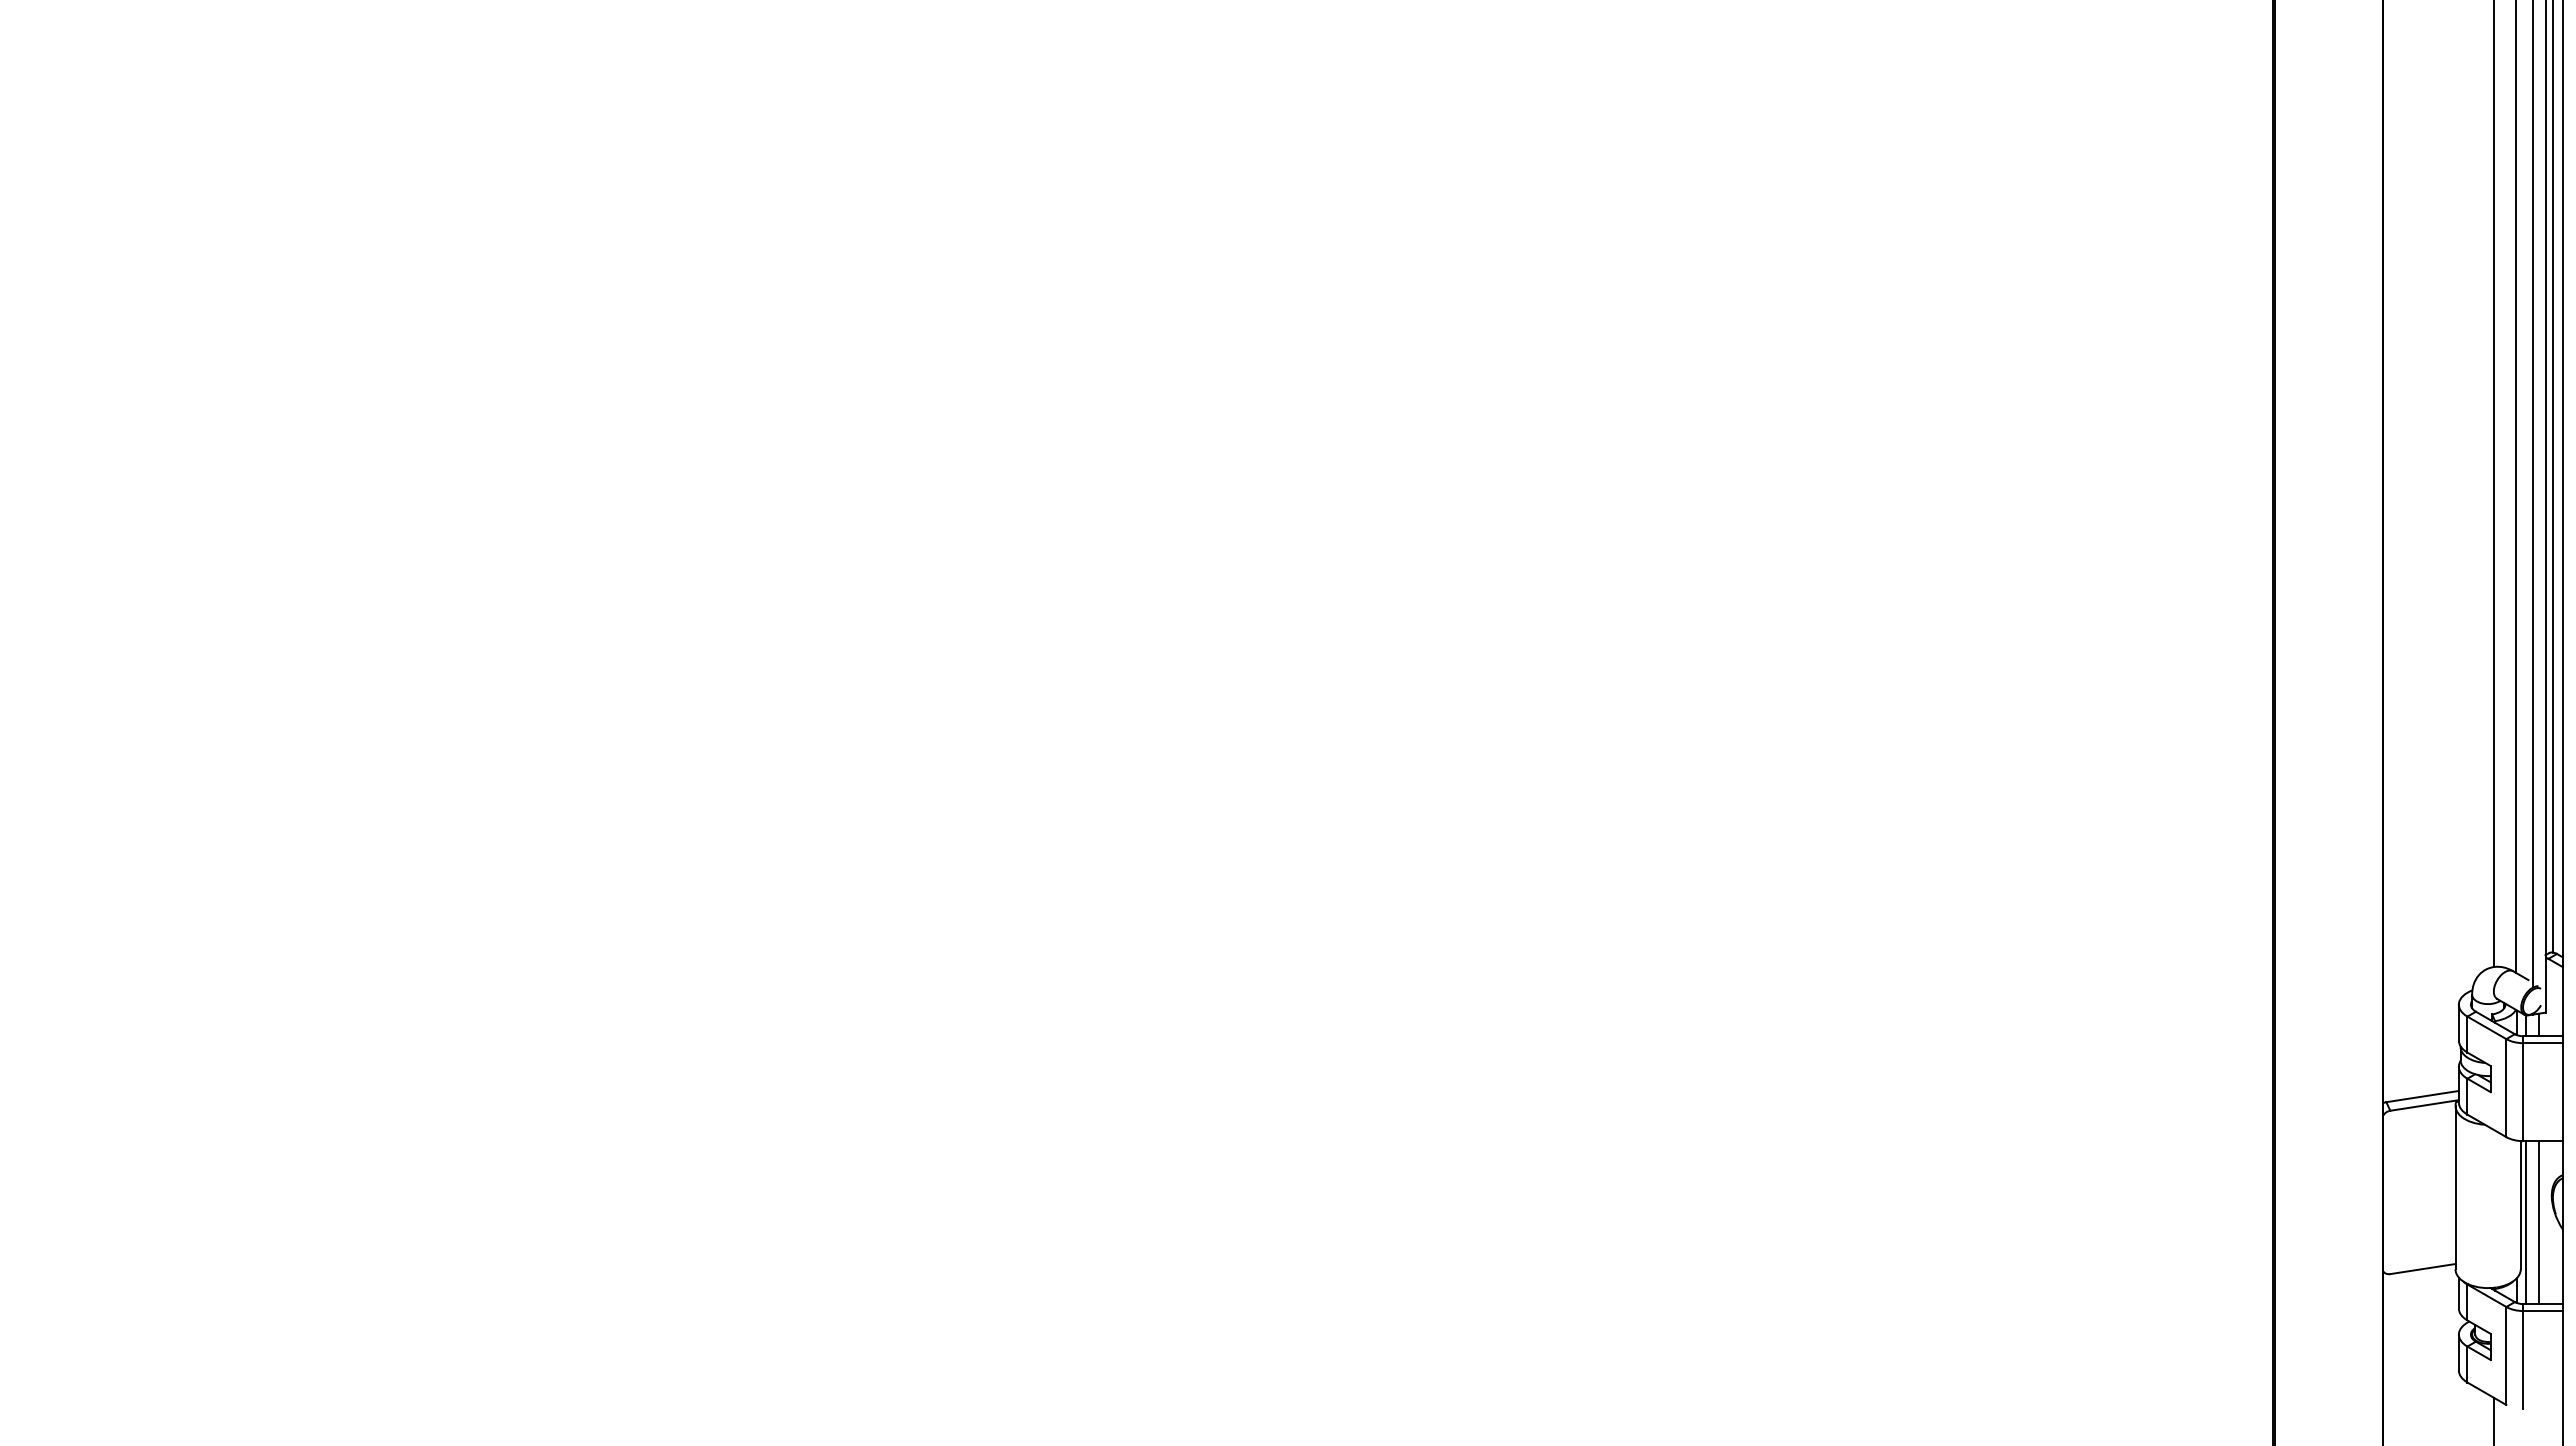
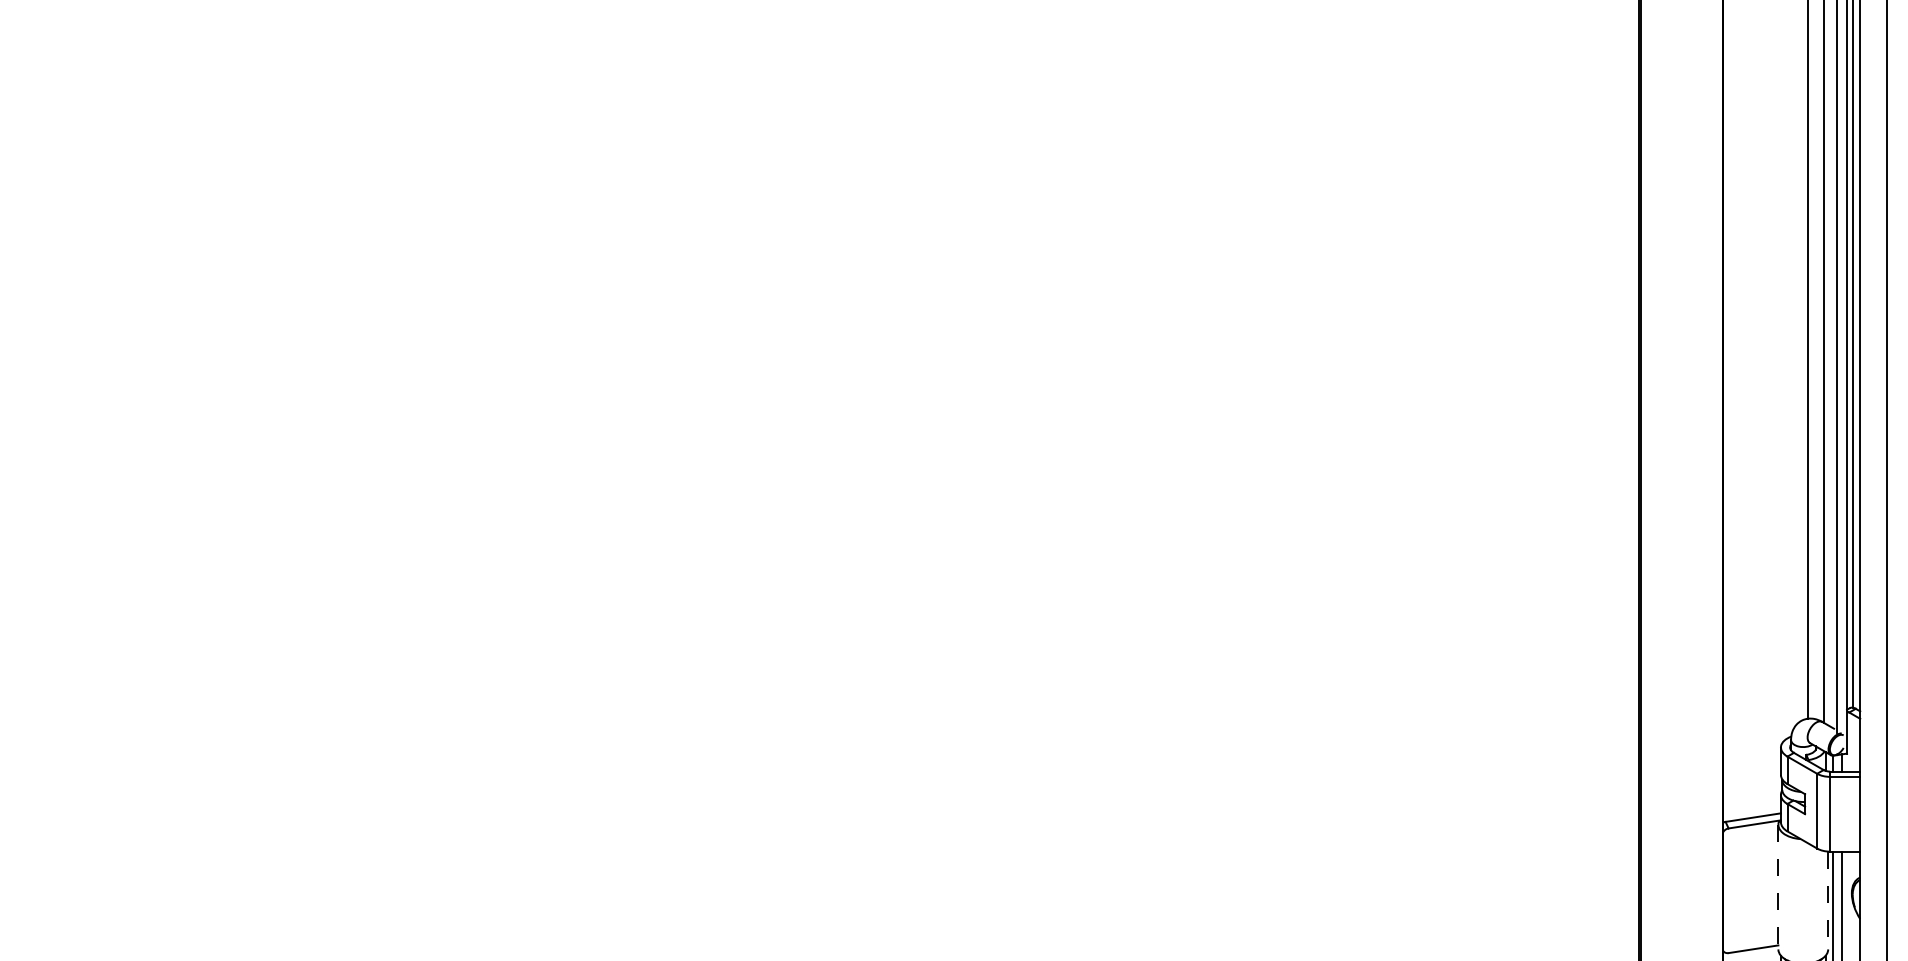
line: (2455, 1187) -> (1778, 887), solid -> dashed
line: (2520, 1205) -> (1827, 900), solid -> dashed

